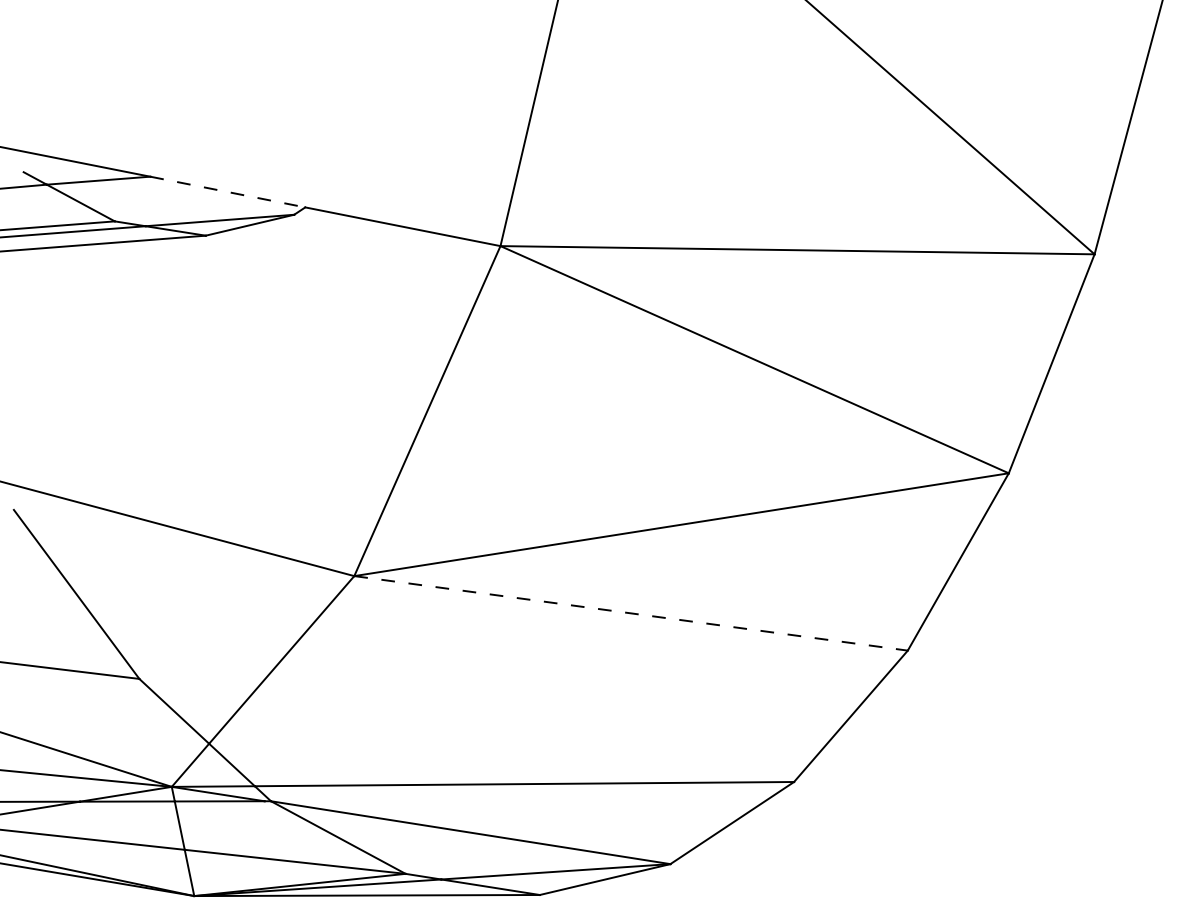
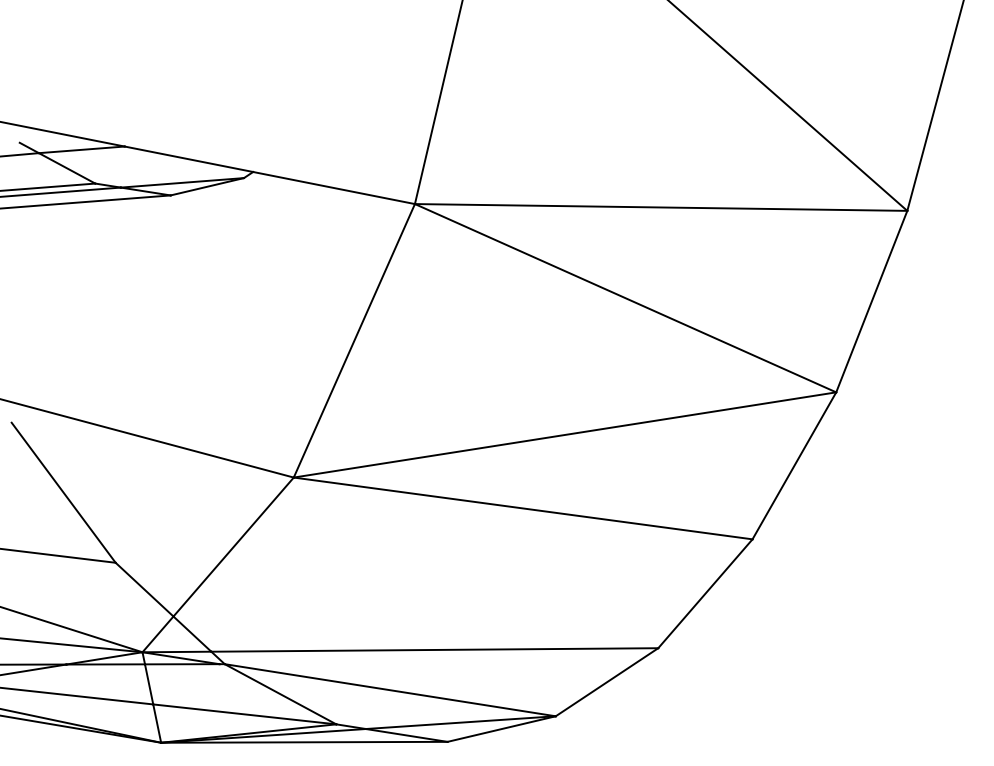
line: (227, 192) -> (188, 159), dashed -> solid
line: (631, 613) -> (523, 508), dashed -> solid

